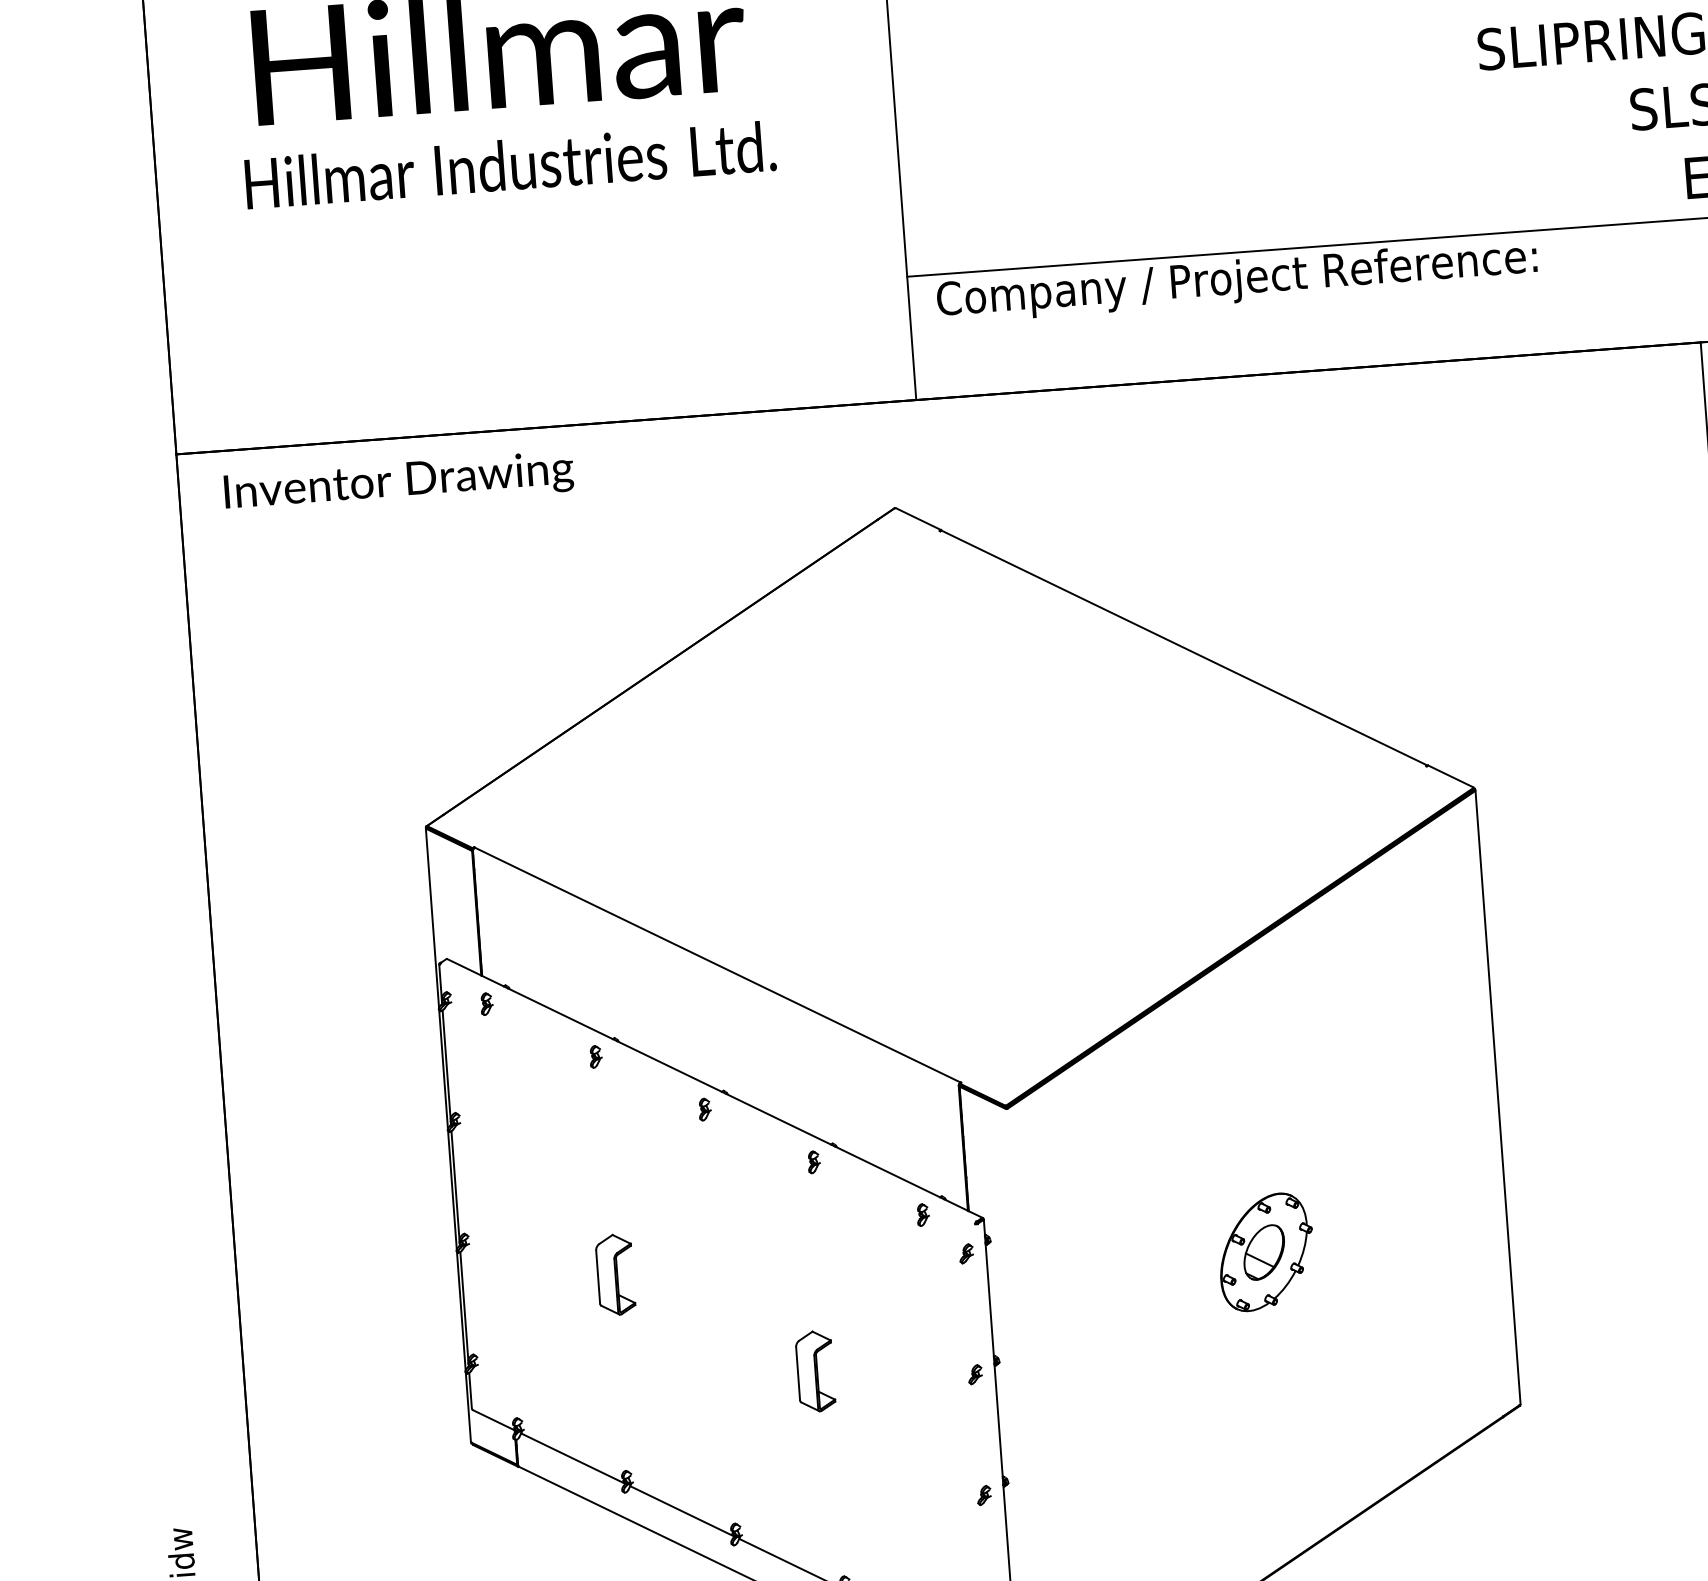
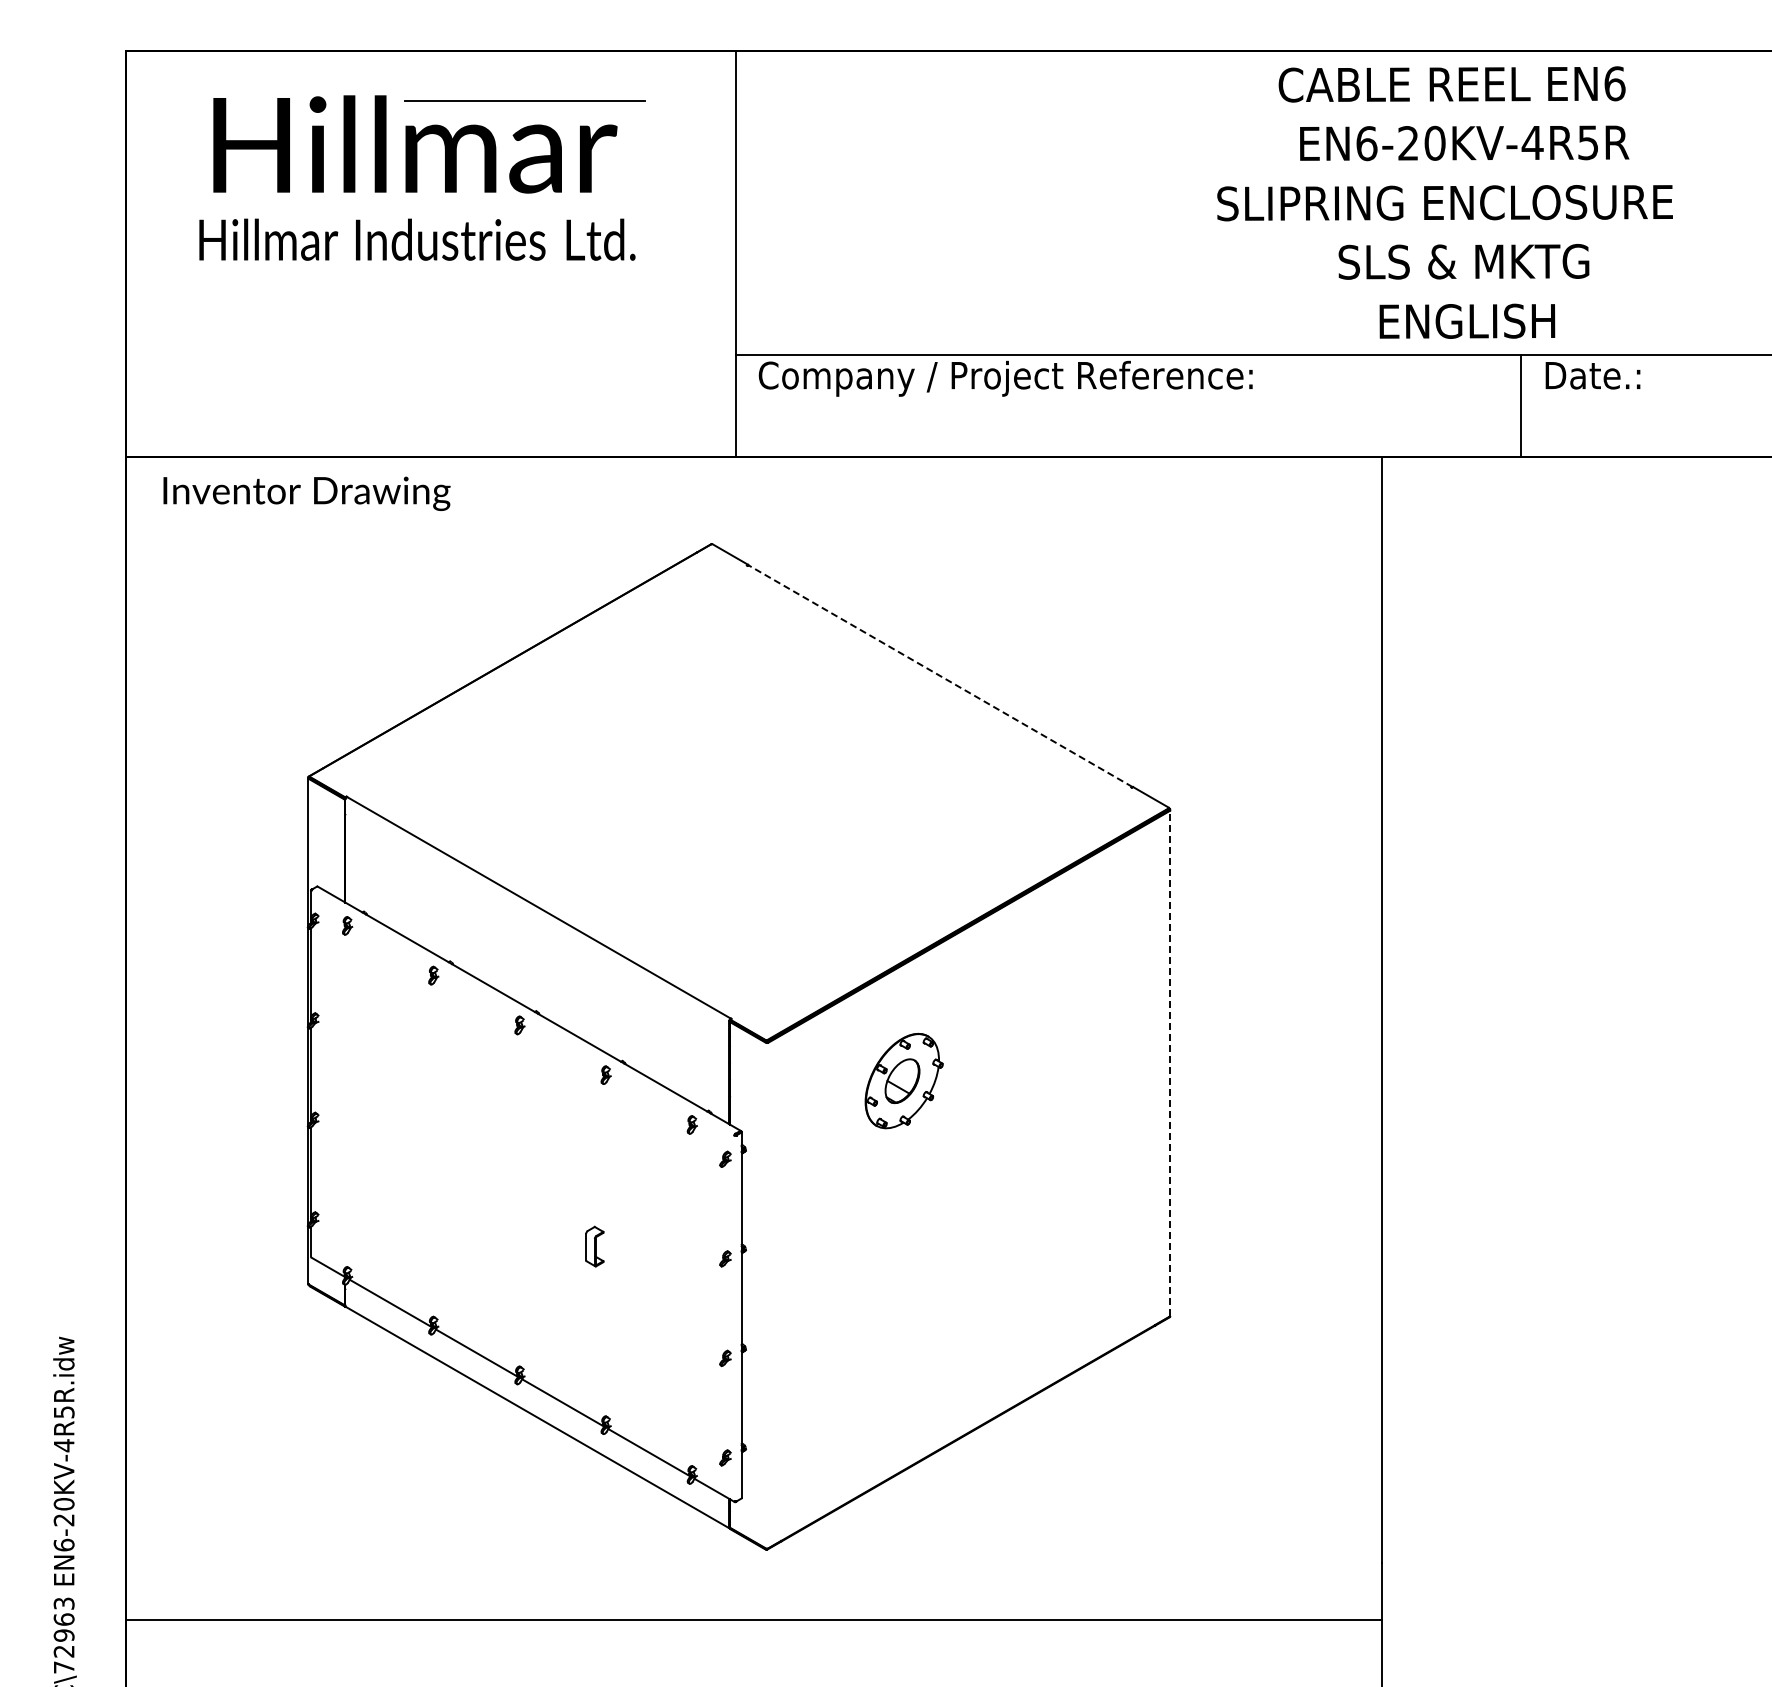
line: (1184, 648) -> (940, 676), solid -> dashed
line: (1498, 1097) -> (1170, 1063), solid -> dashed
part: (1265, 1252) -> (903, 1081), moved
part: (615, 1274) -> (436, 1155), removed
part: (815, 1371) -> (594, 1246), size x0.6

